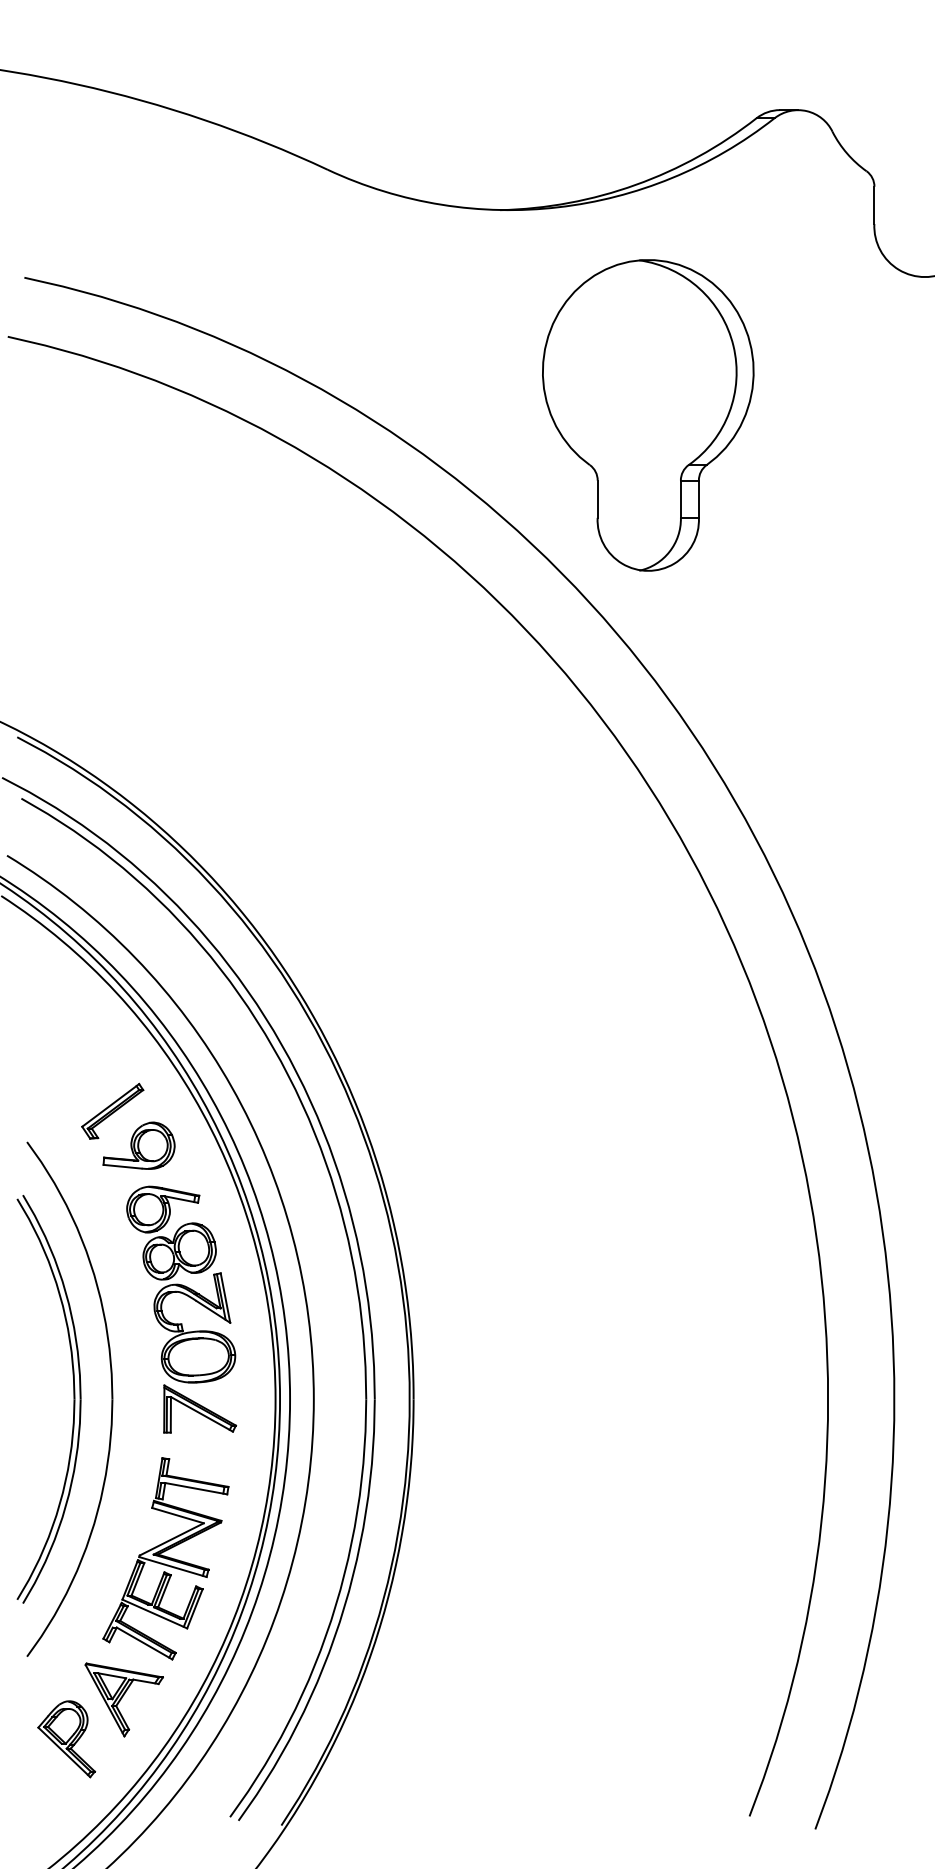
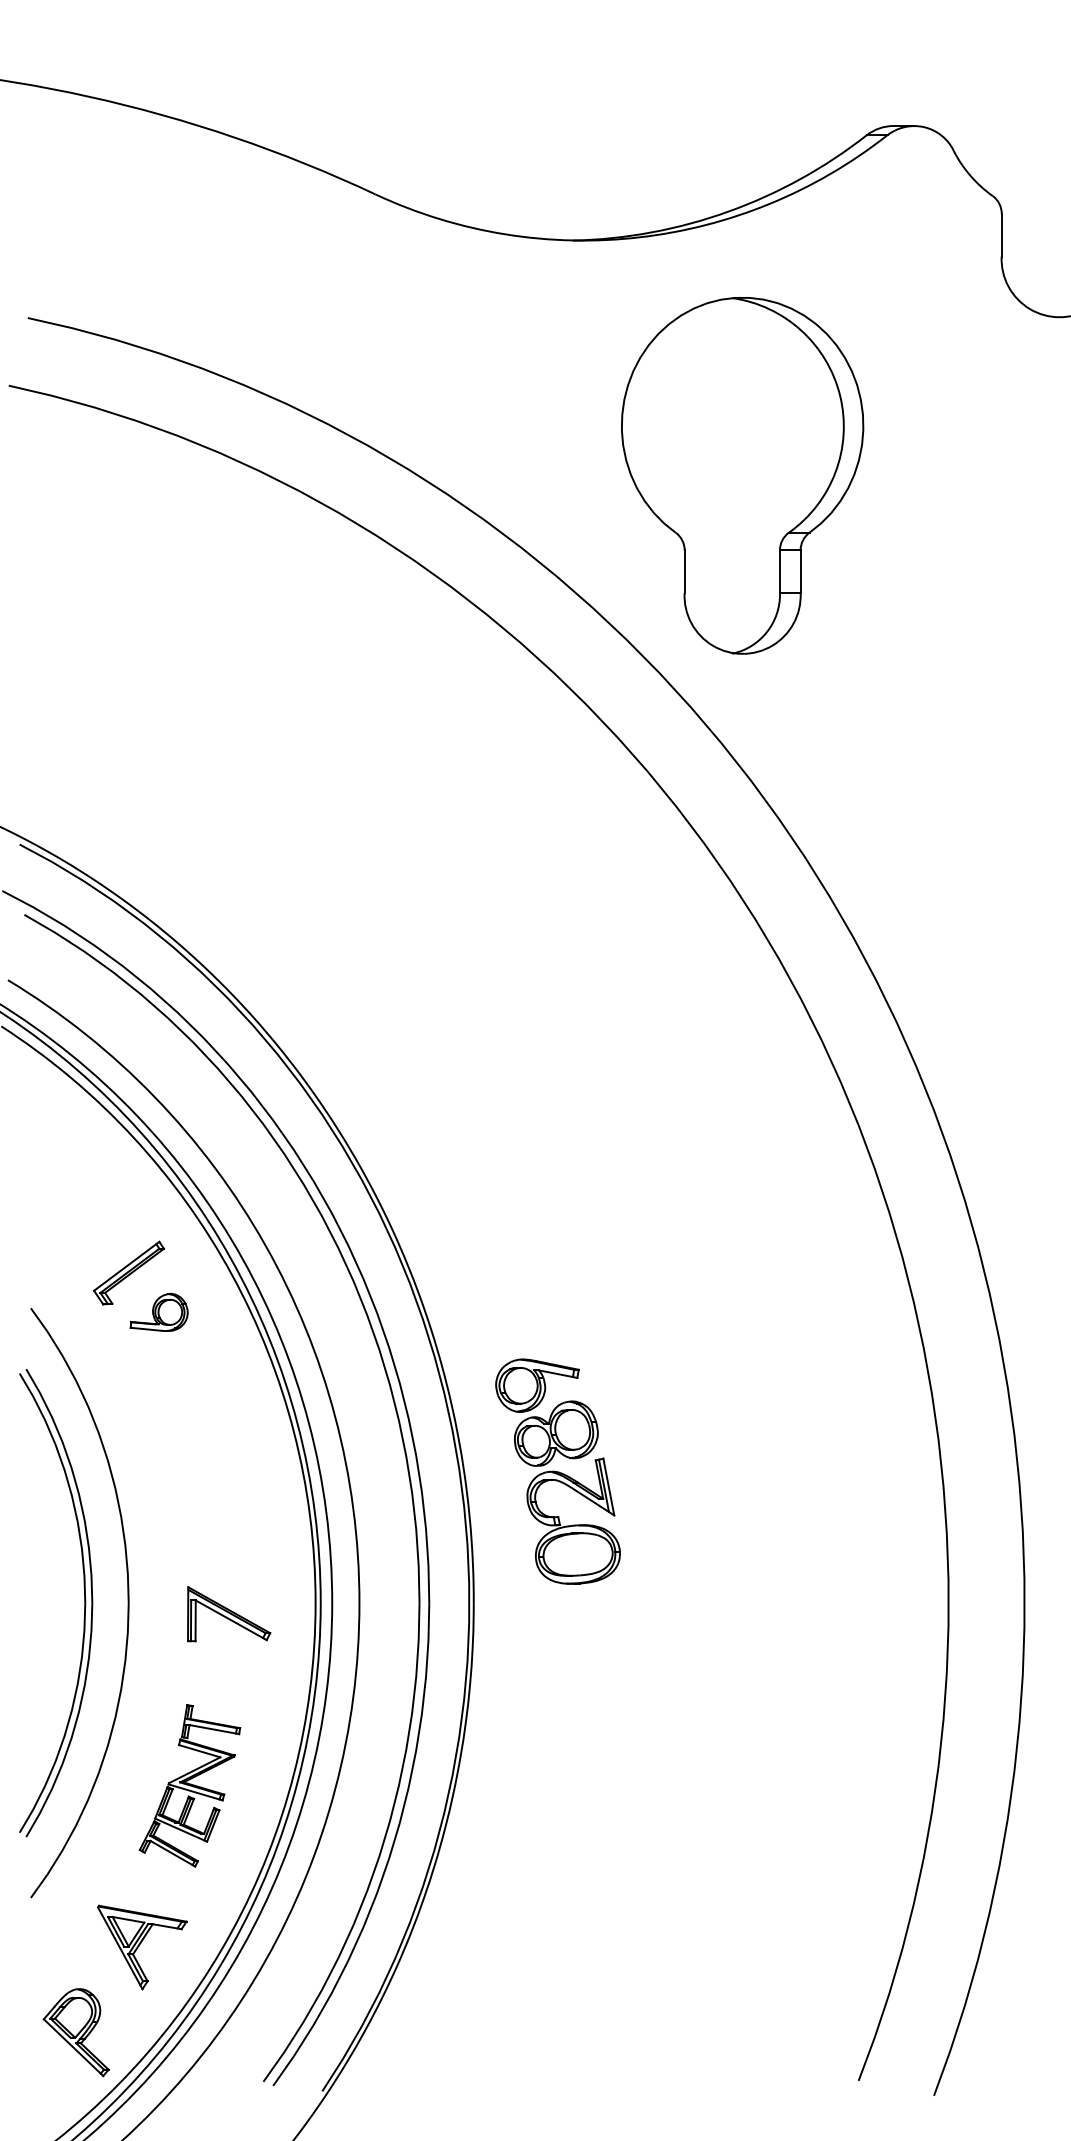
part: (138, 1145) -> (158, 1312), size x0.7
part: (181, 1284) -> (558, 1471), moved
part: (165, 1558) -> (189, 1785), size x0.7
part: (66, 1739) -> (76, 2032), moved

